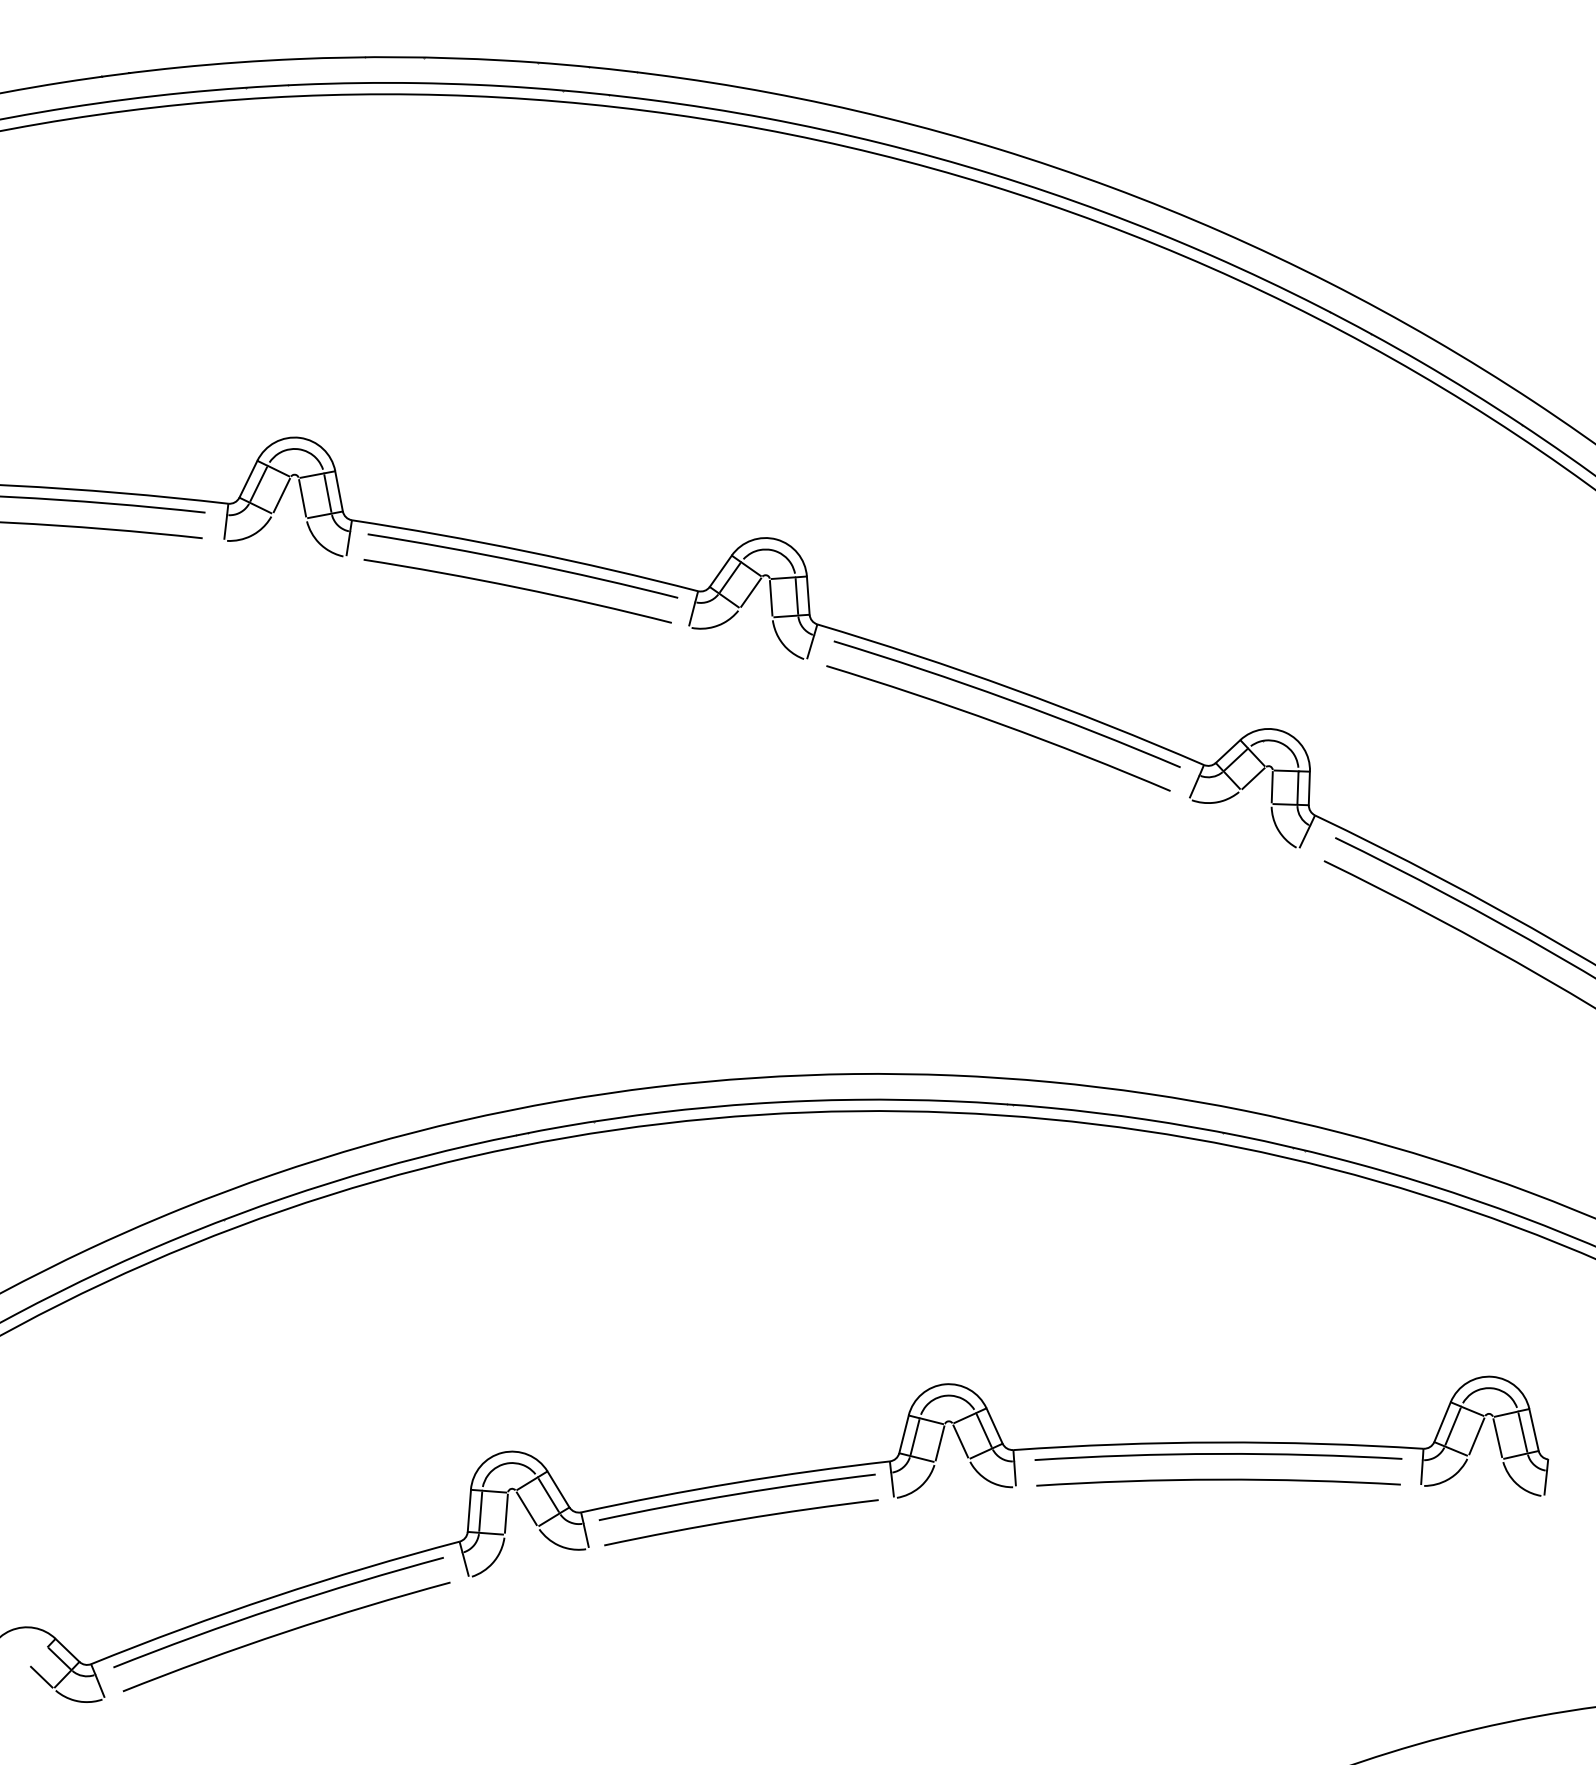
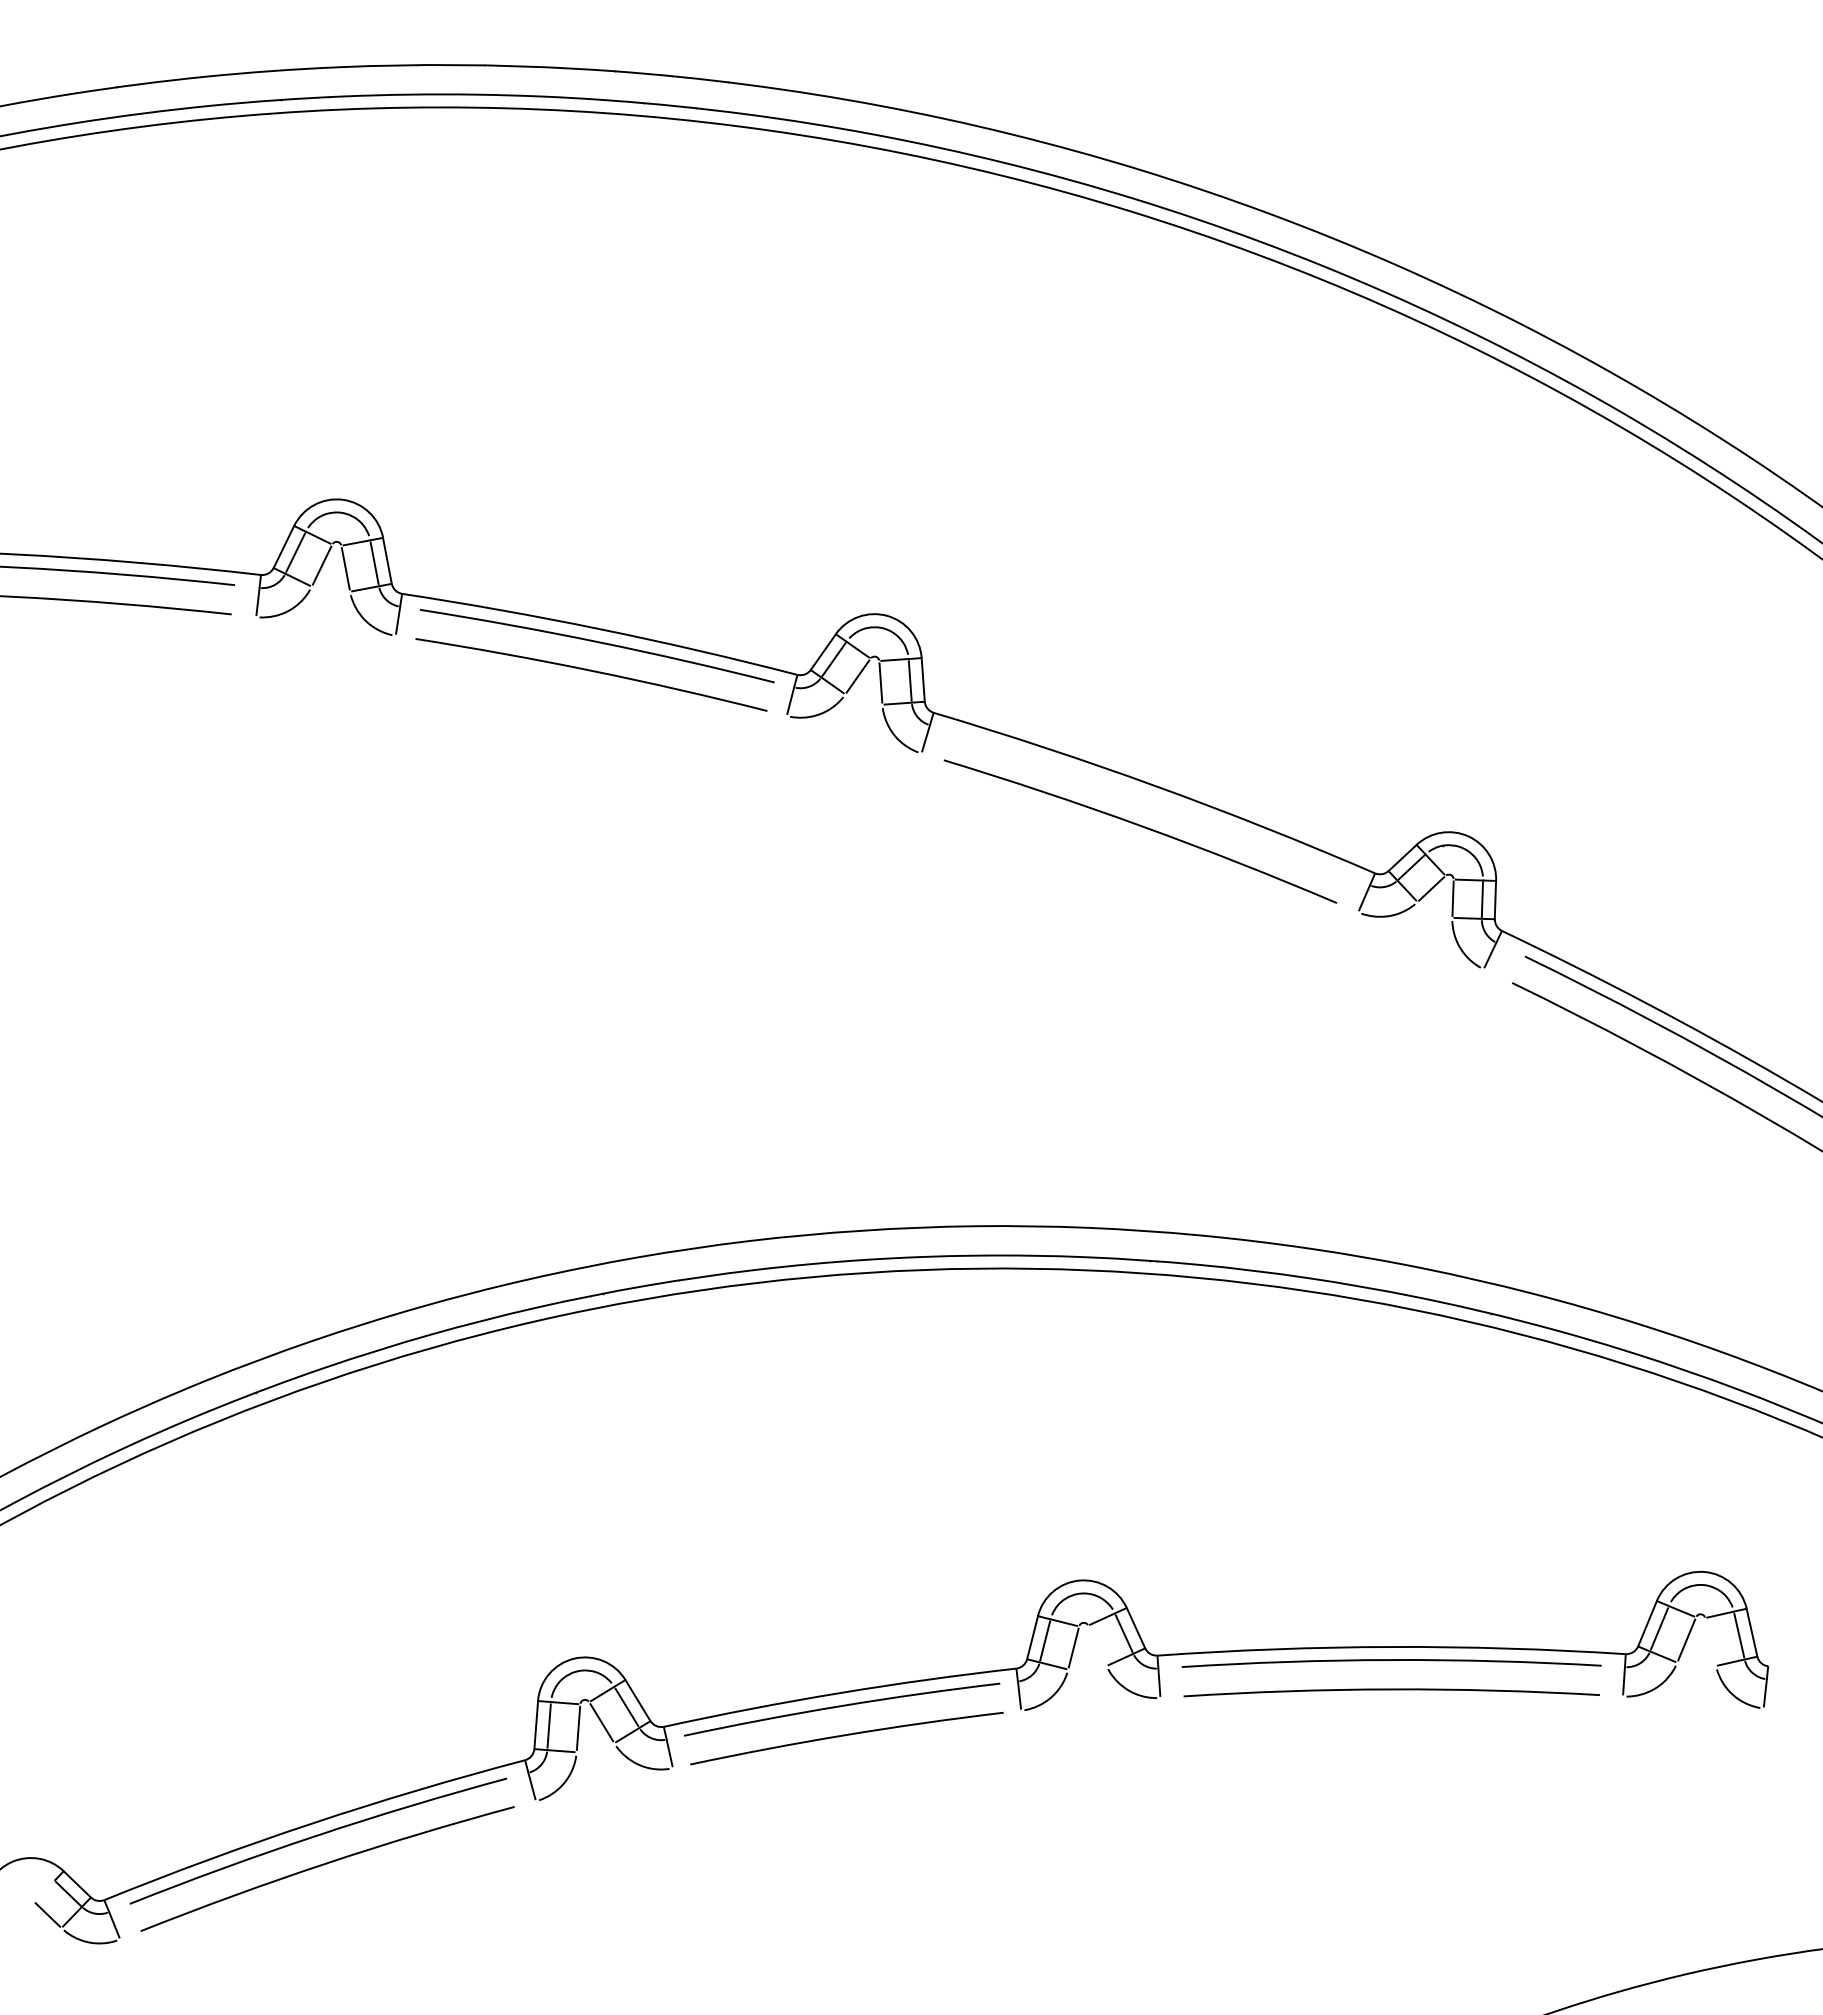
arc: (1007, 700) -> (1150, 799), removed
line: (1497, 1437) -> (1710, 1641), removed
line: (960, 1441) -> (1097, 1645), removed

